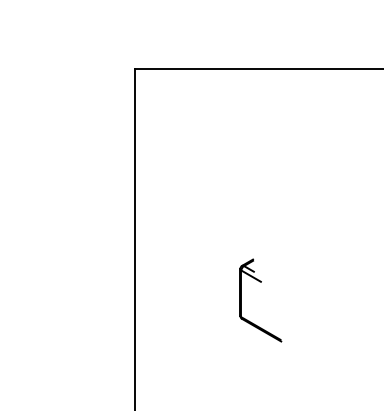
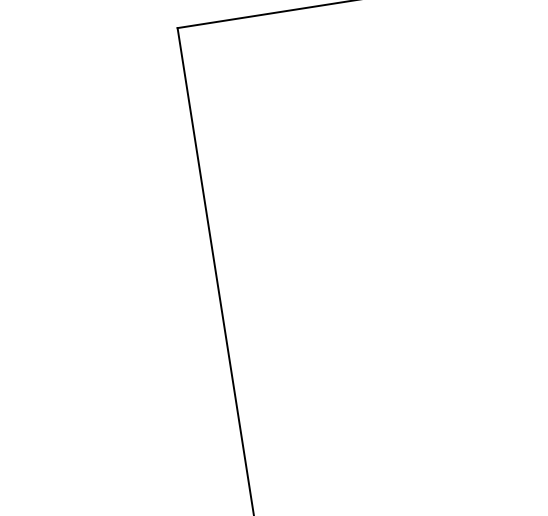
part: (260, 282) -> (426, 331), removed

